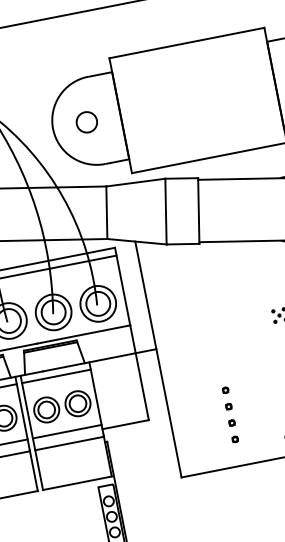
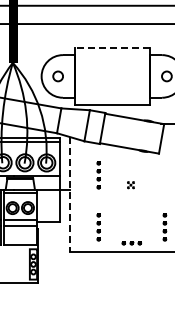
line: (186, 43) -> (112, 48), solid -> dashed
part: (209, 308) -> (98, 175), added
line: (157, 359) -> (69, 194), solid -> dashed

